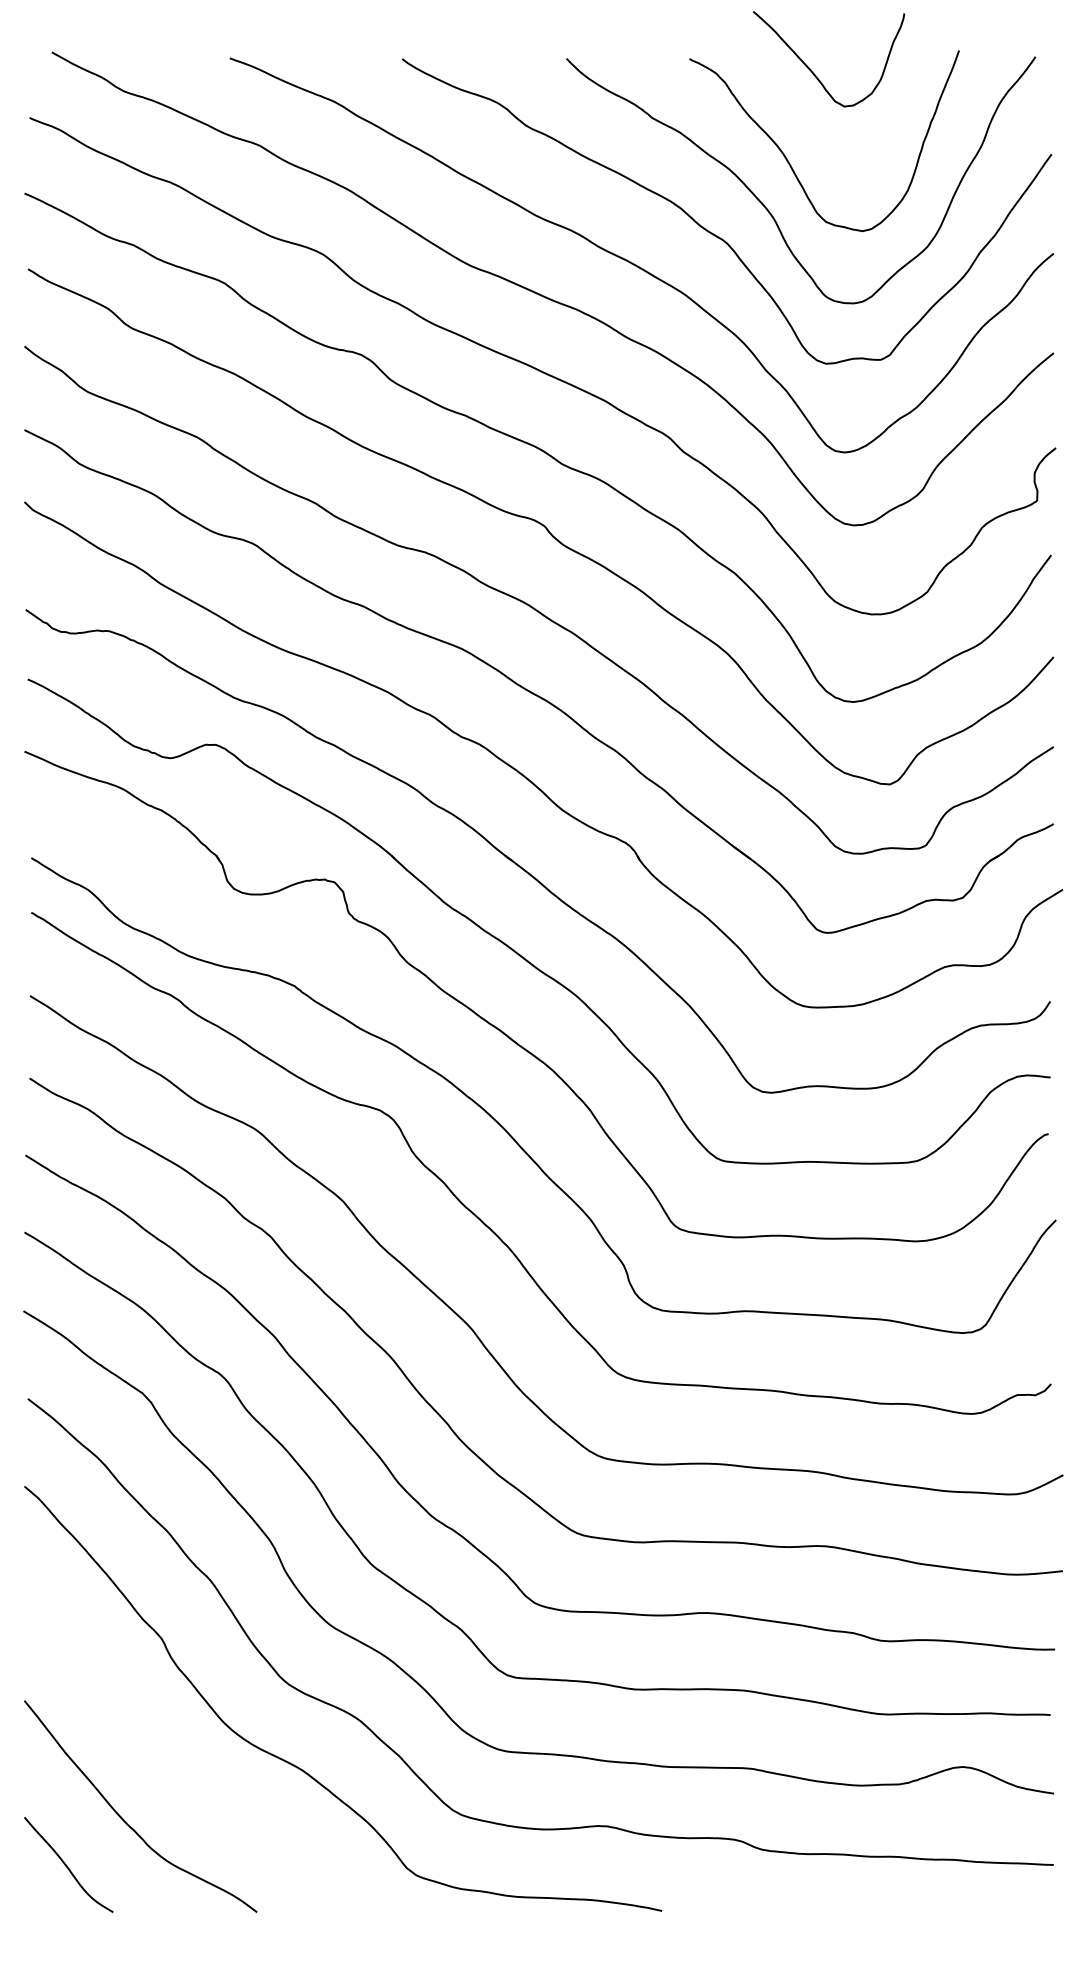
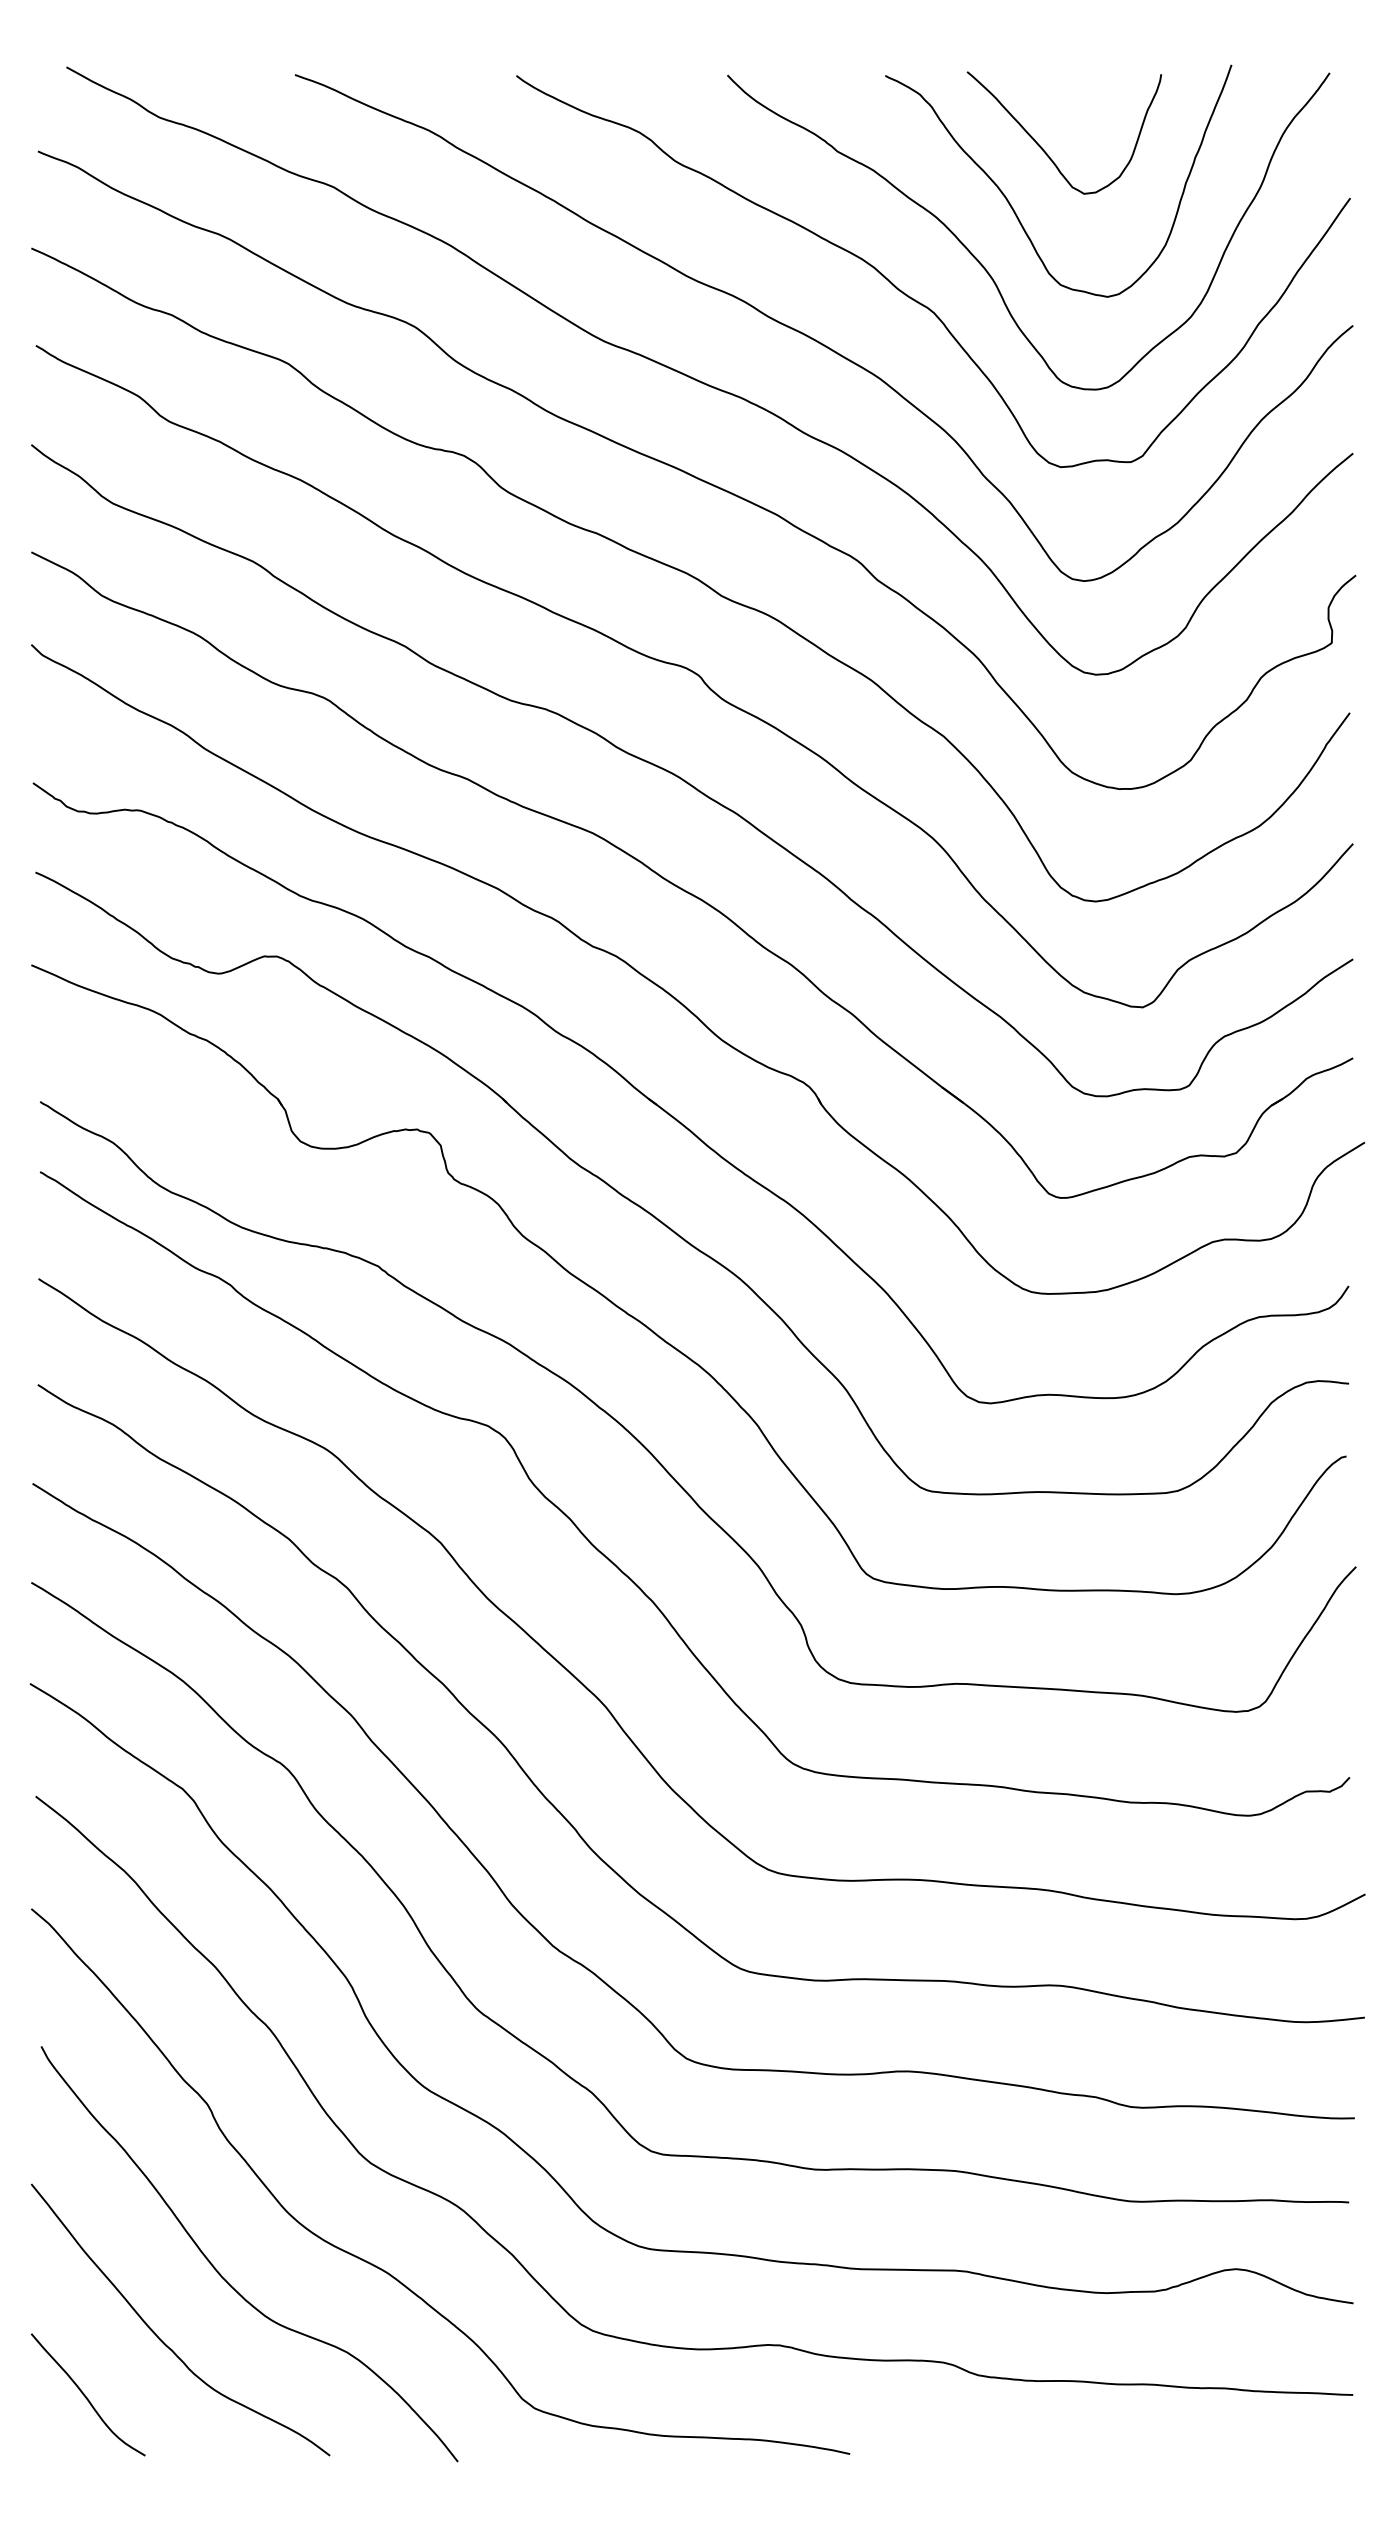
curve: (812, 71) -> (1043, 148), moved
curve: (172, 1771) -> (221, 2274), added

